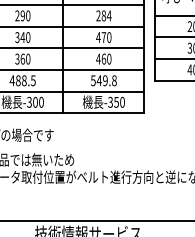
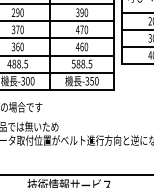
text: (103, 15) -> (81, 12), 284 -> 390
text: (22, 37) -> (17, 29), 340 -> 370
text: (106, 80) -> (84, 63), 549.8 -> 588.5

